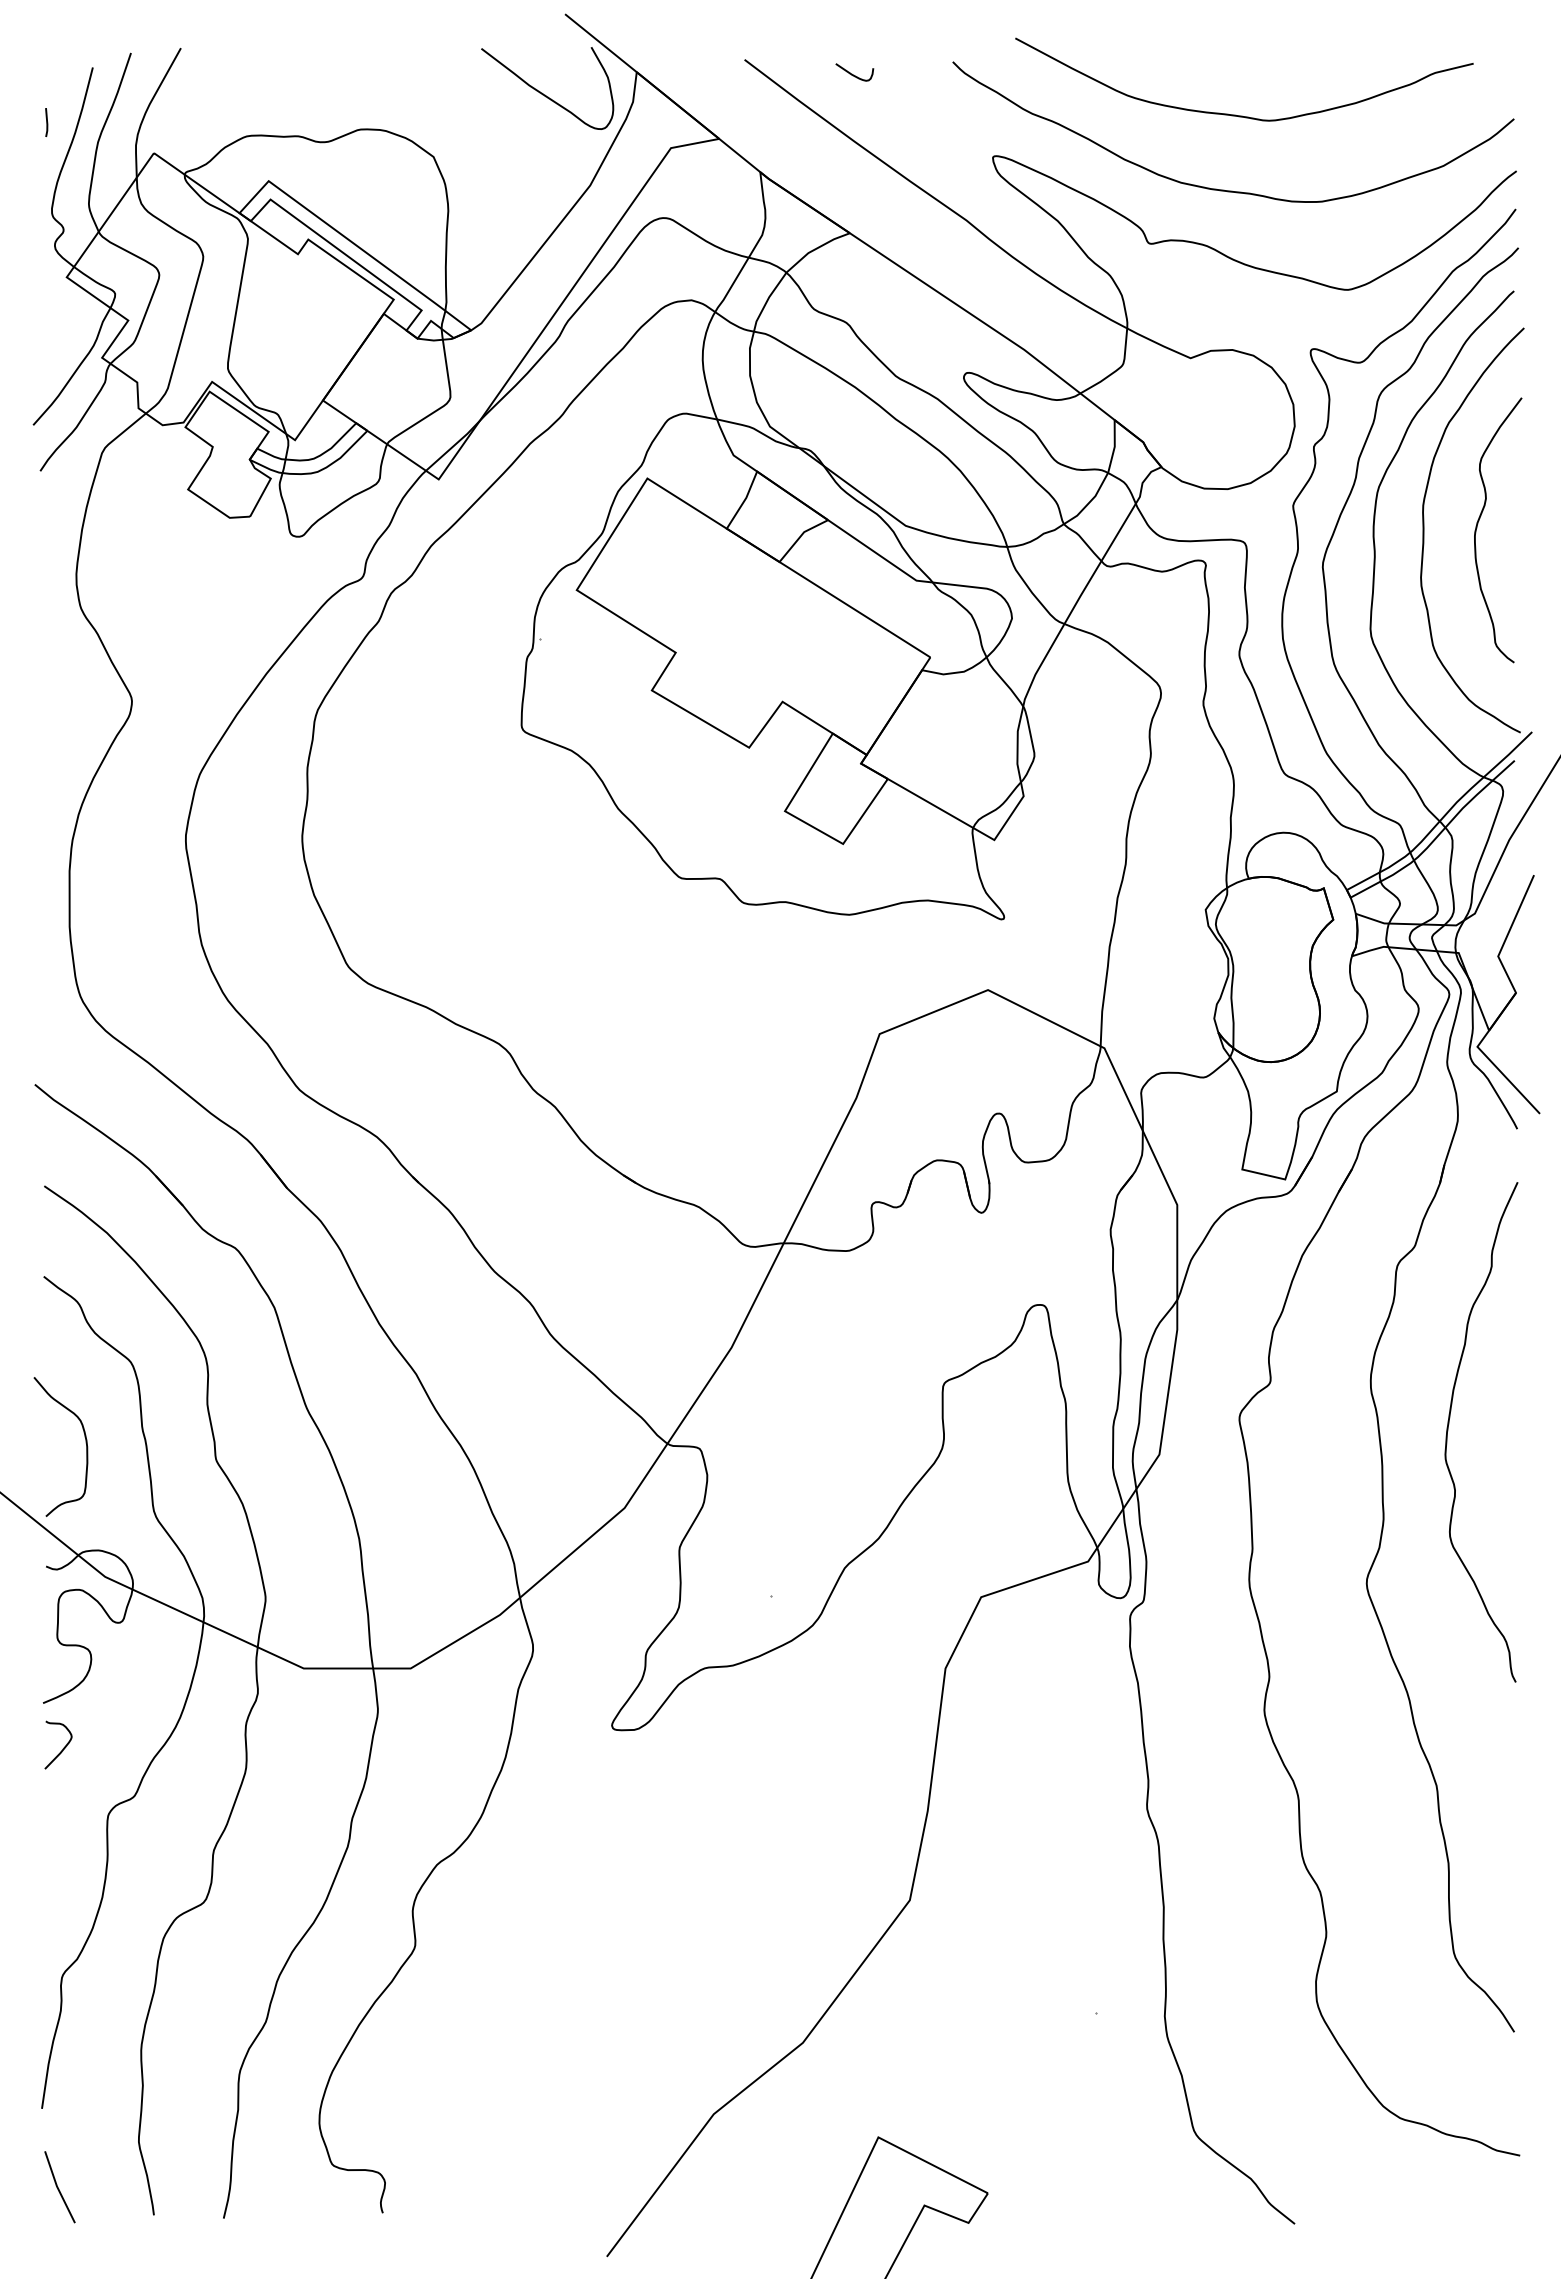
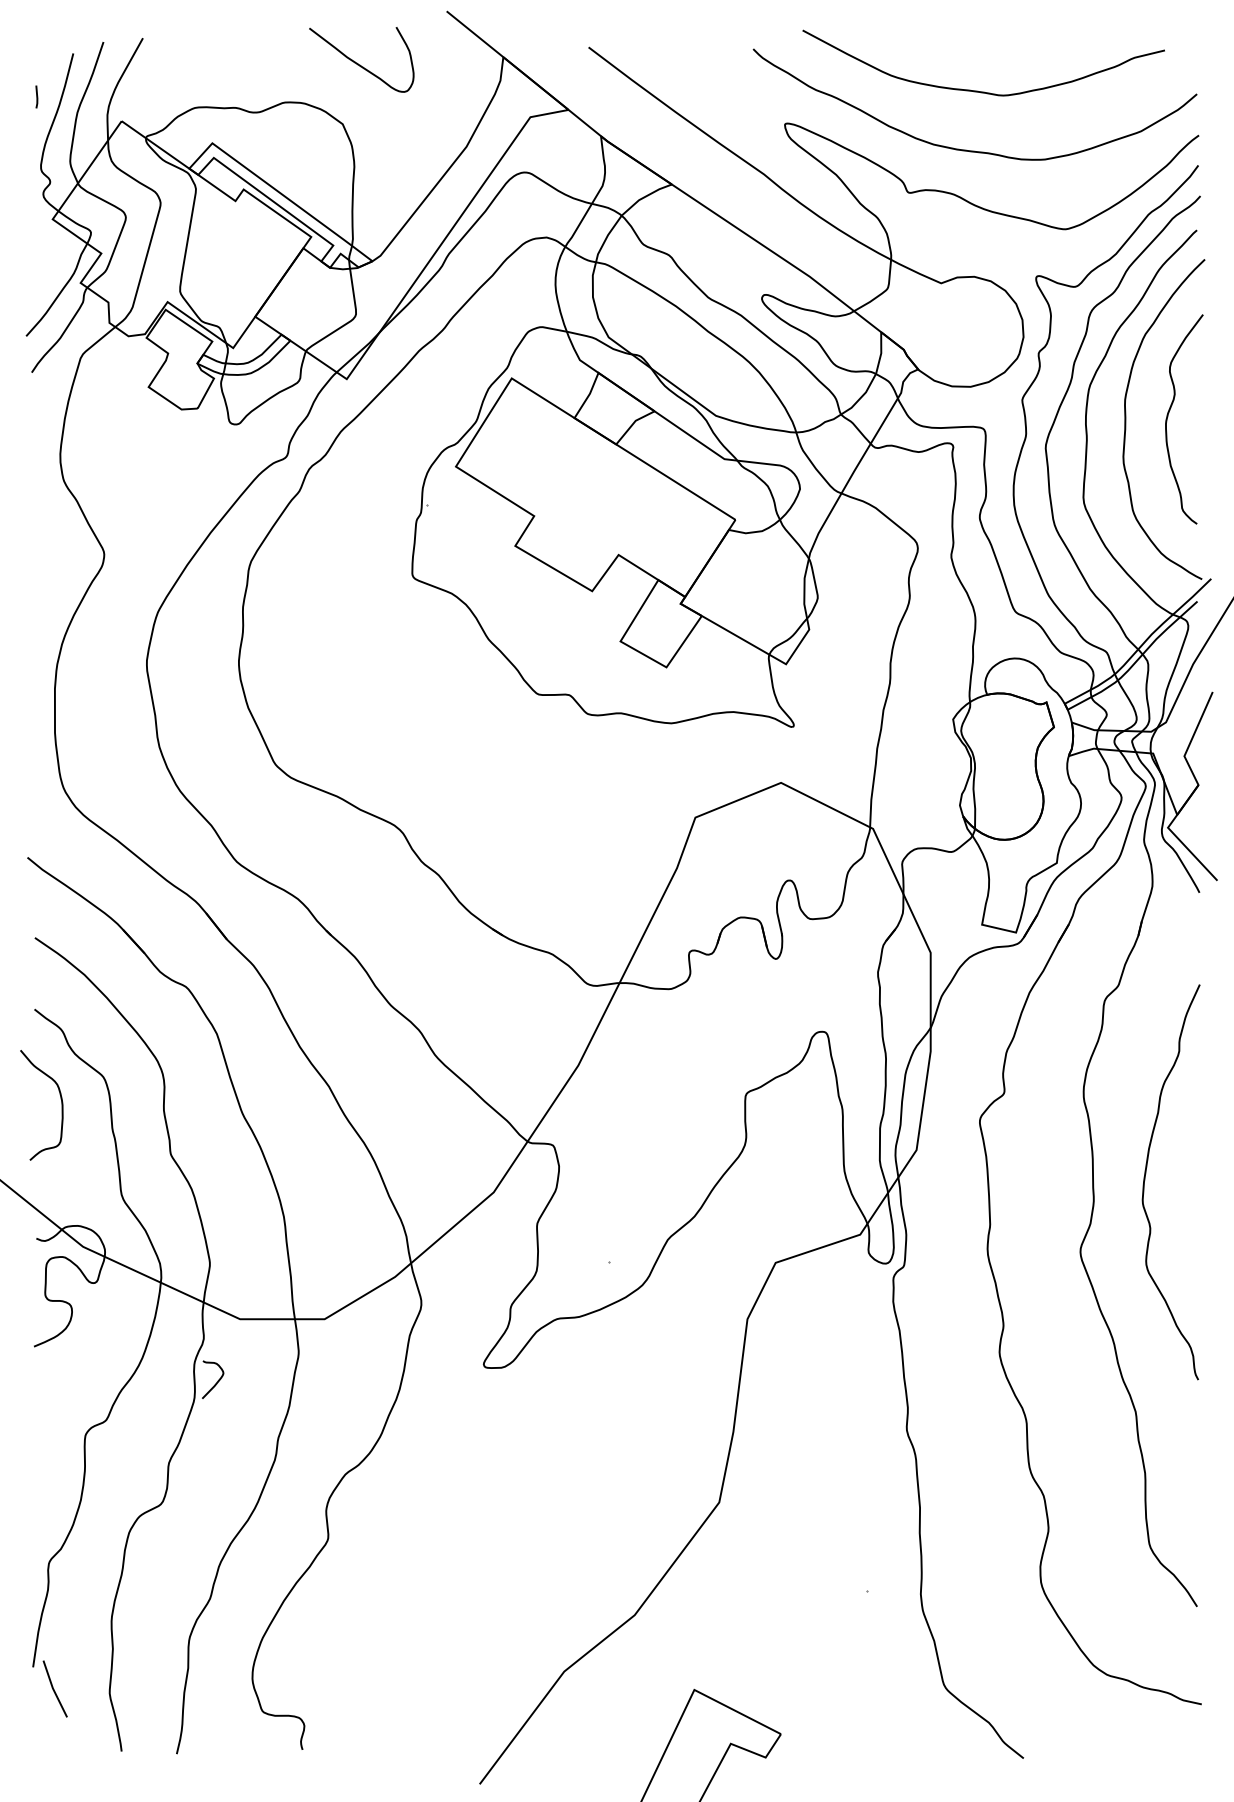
curve: (852, 73) -> (673, 58), removed
curve: (545, 94) -> (360, 64), moved
curve: (1449, 1424) -> (1145, 1176), moved
curve: (85, 1443) -> (61, 1102), moved
curve: (62, 1748) -> (216, 1382), moved
line: (58, 2187) -> (54, 1689), moved

